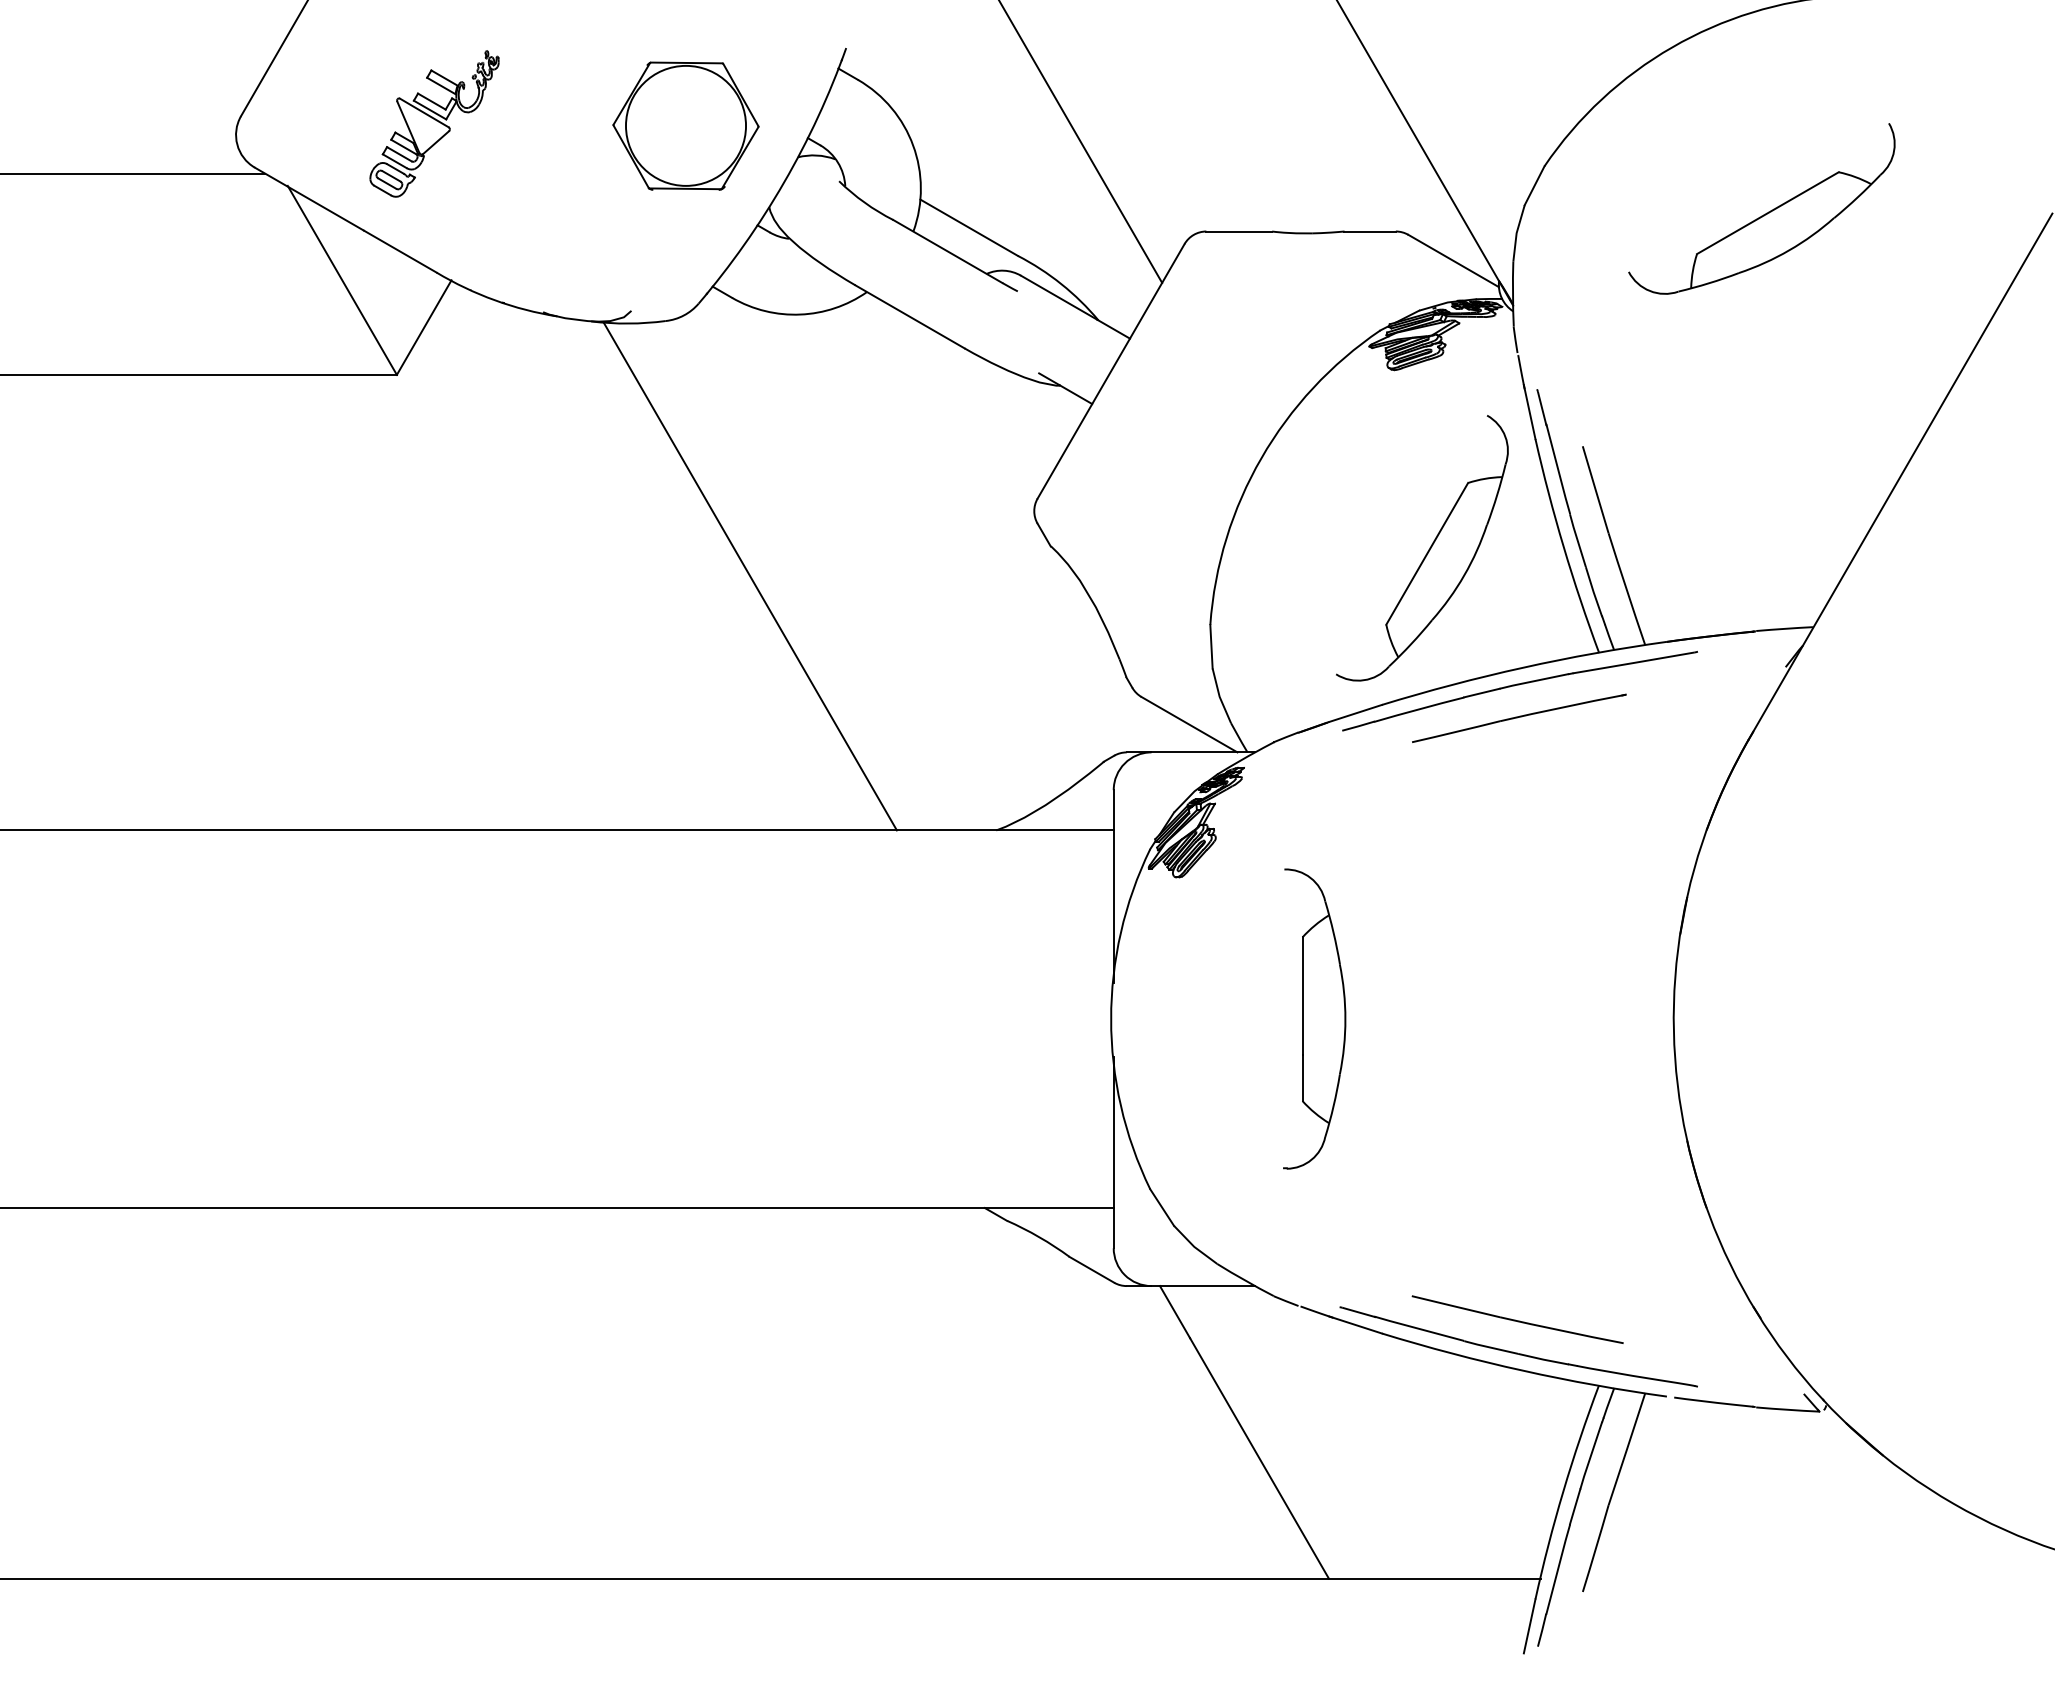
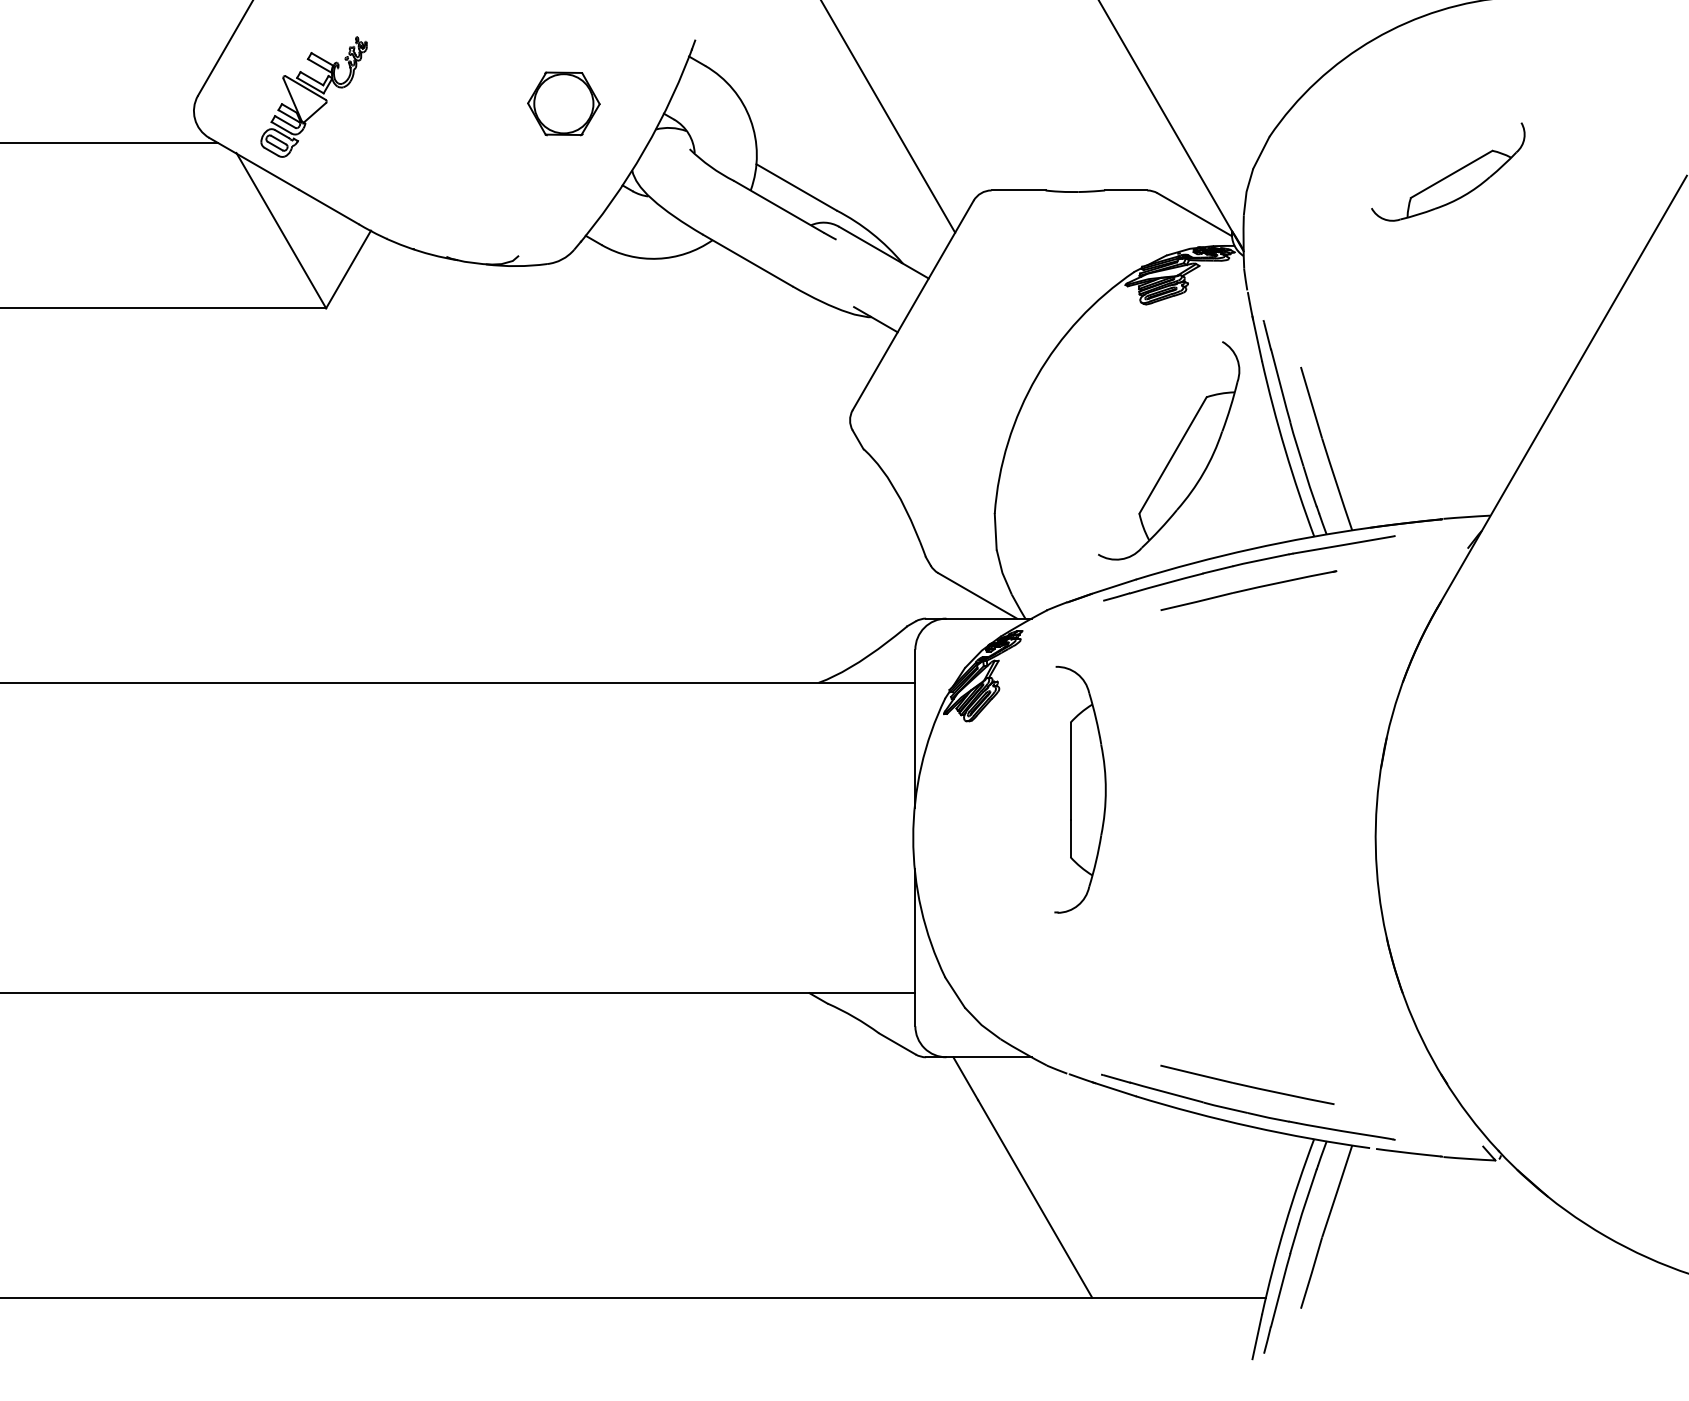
part: (433, 123) -> (313, 96), moved
part: (685, 125) -> (563, 103), size x0.6
part: (1762, 208) -> (1448, 171), size x0.7
line: (750, 575) -> (616, 473), removed
part: (1314, 1018) -> (1080, 789), moved

